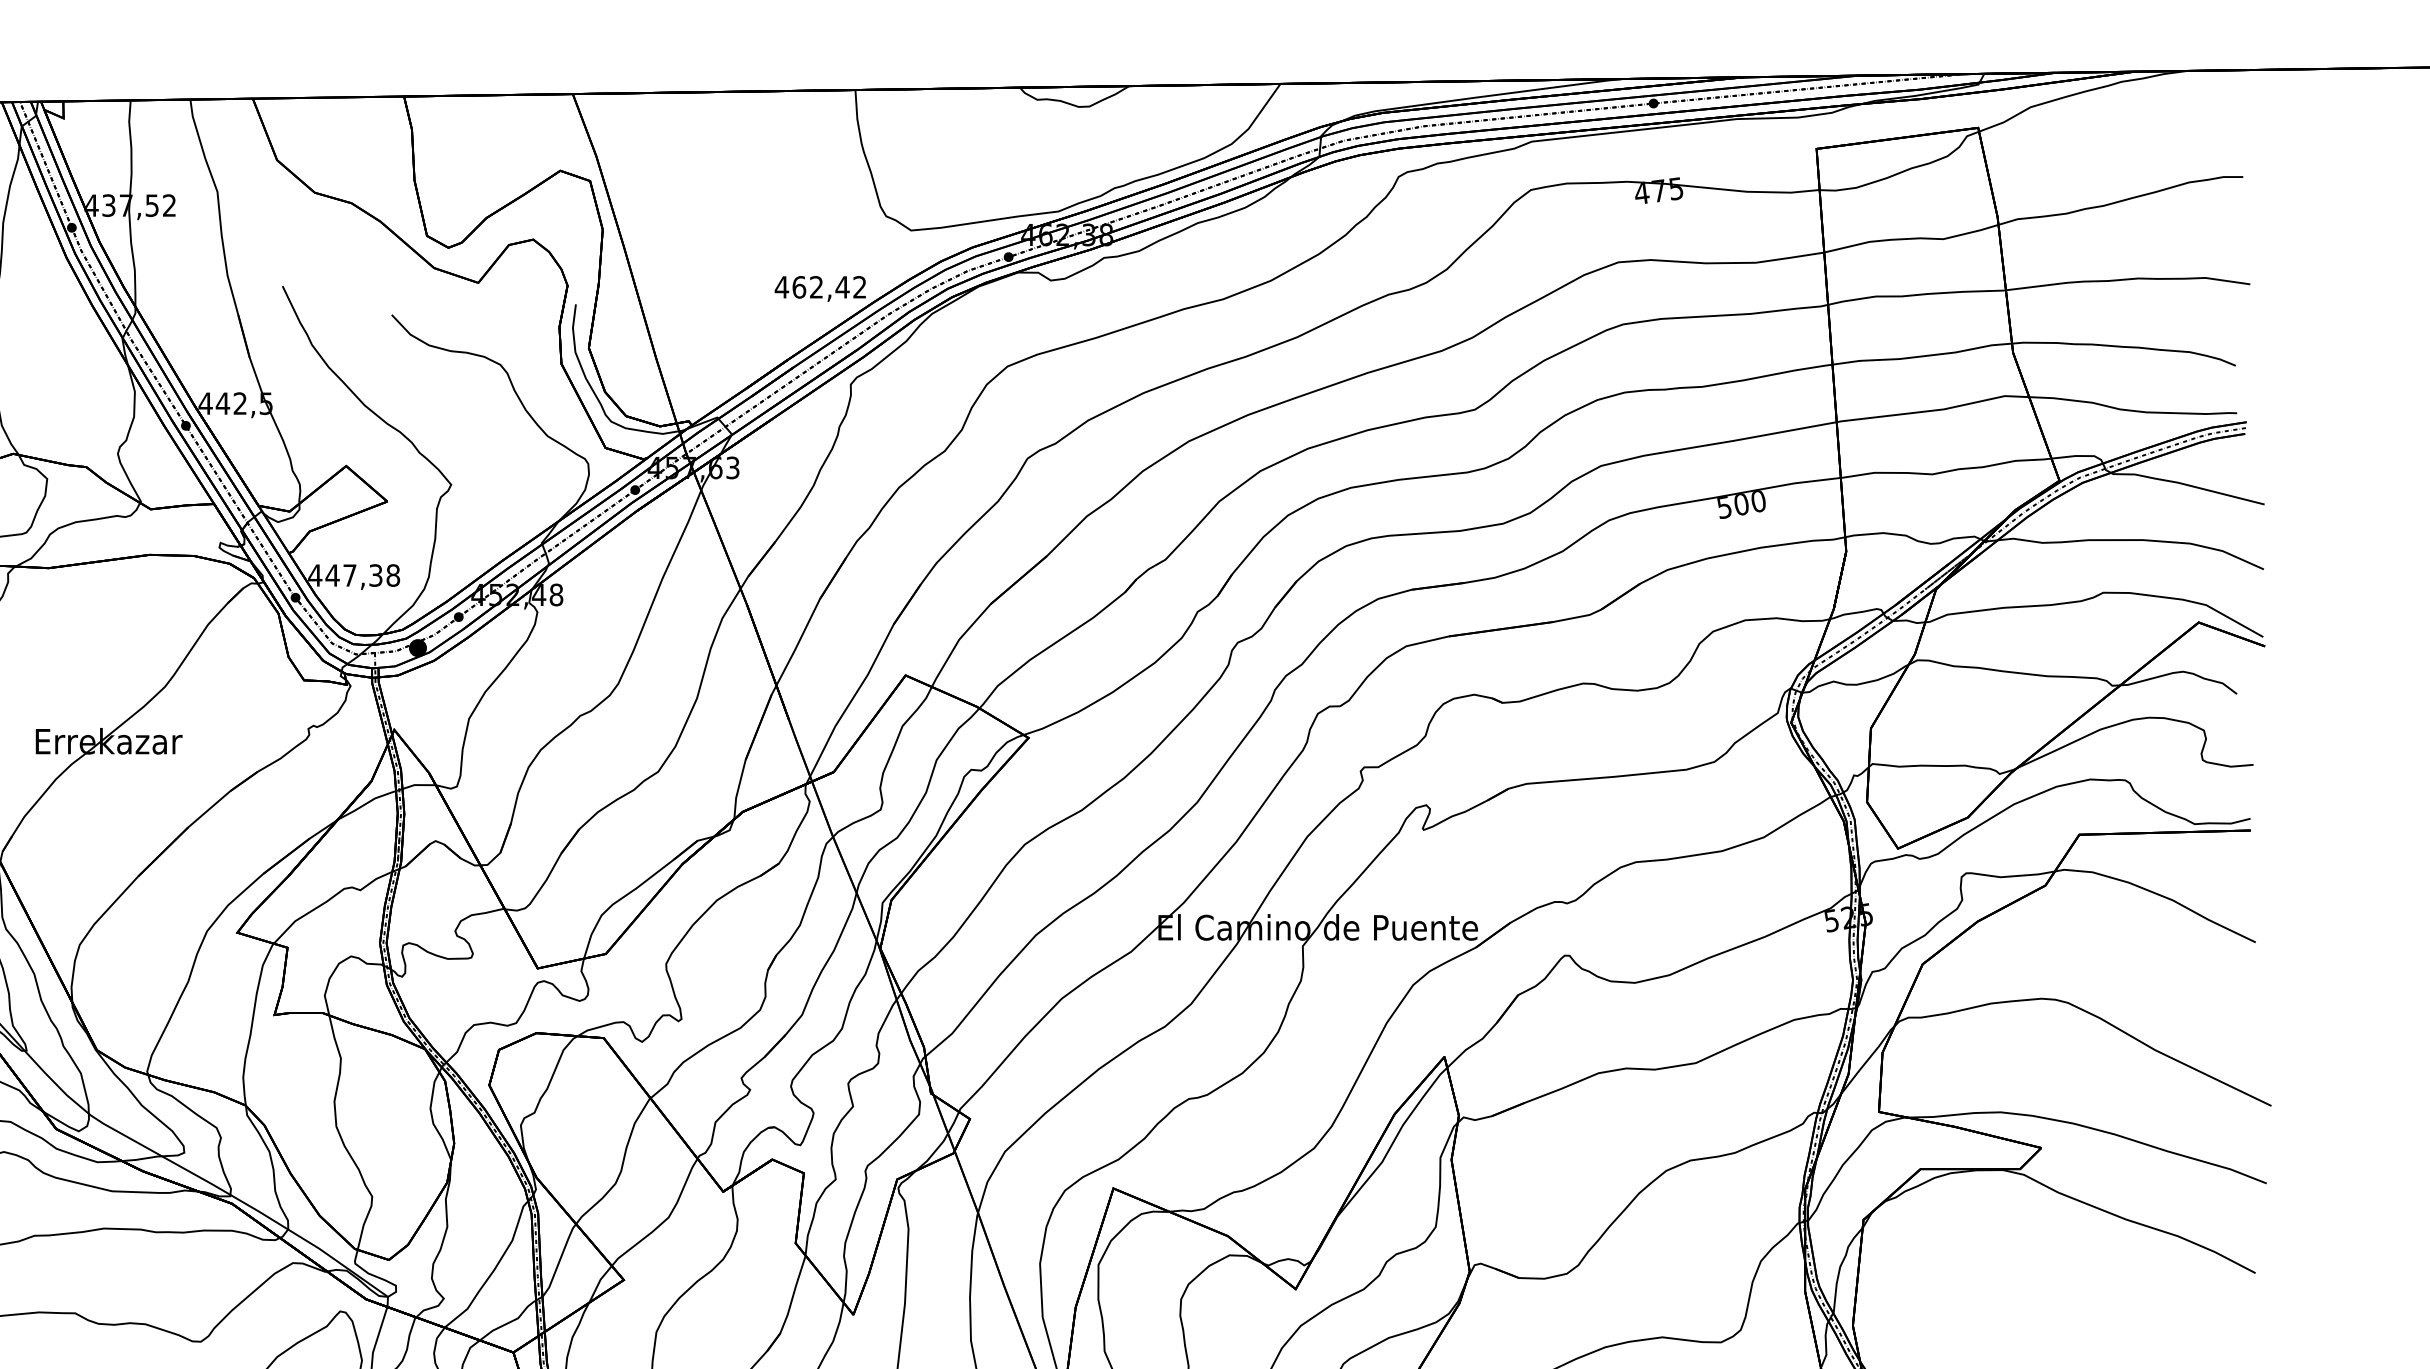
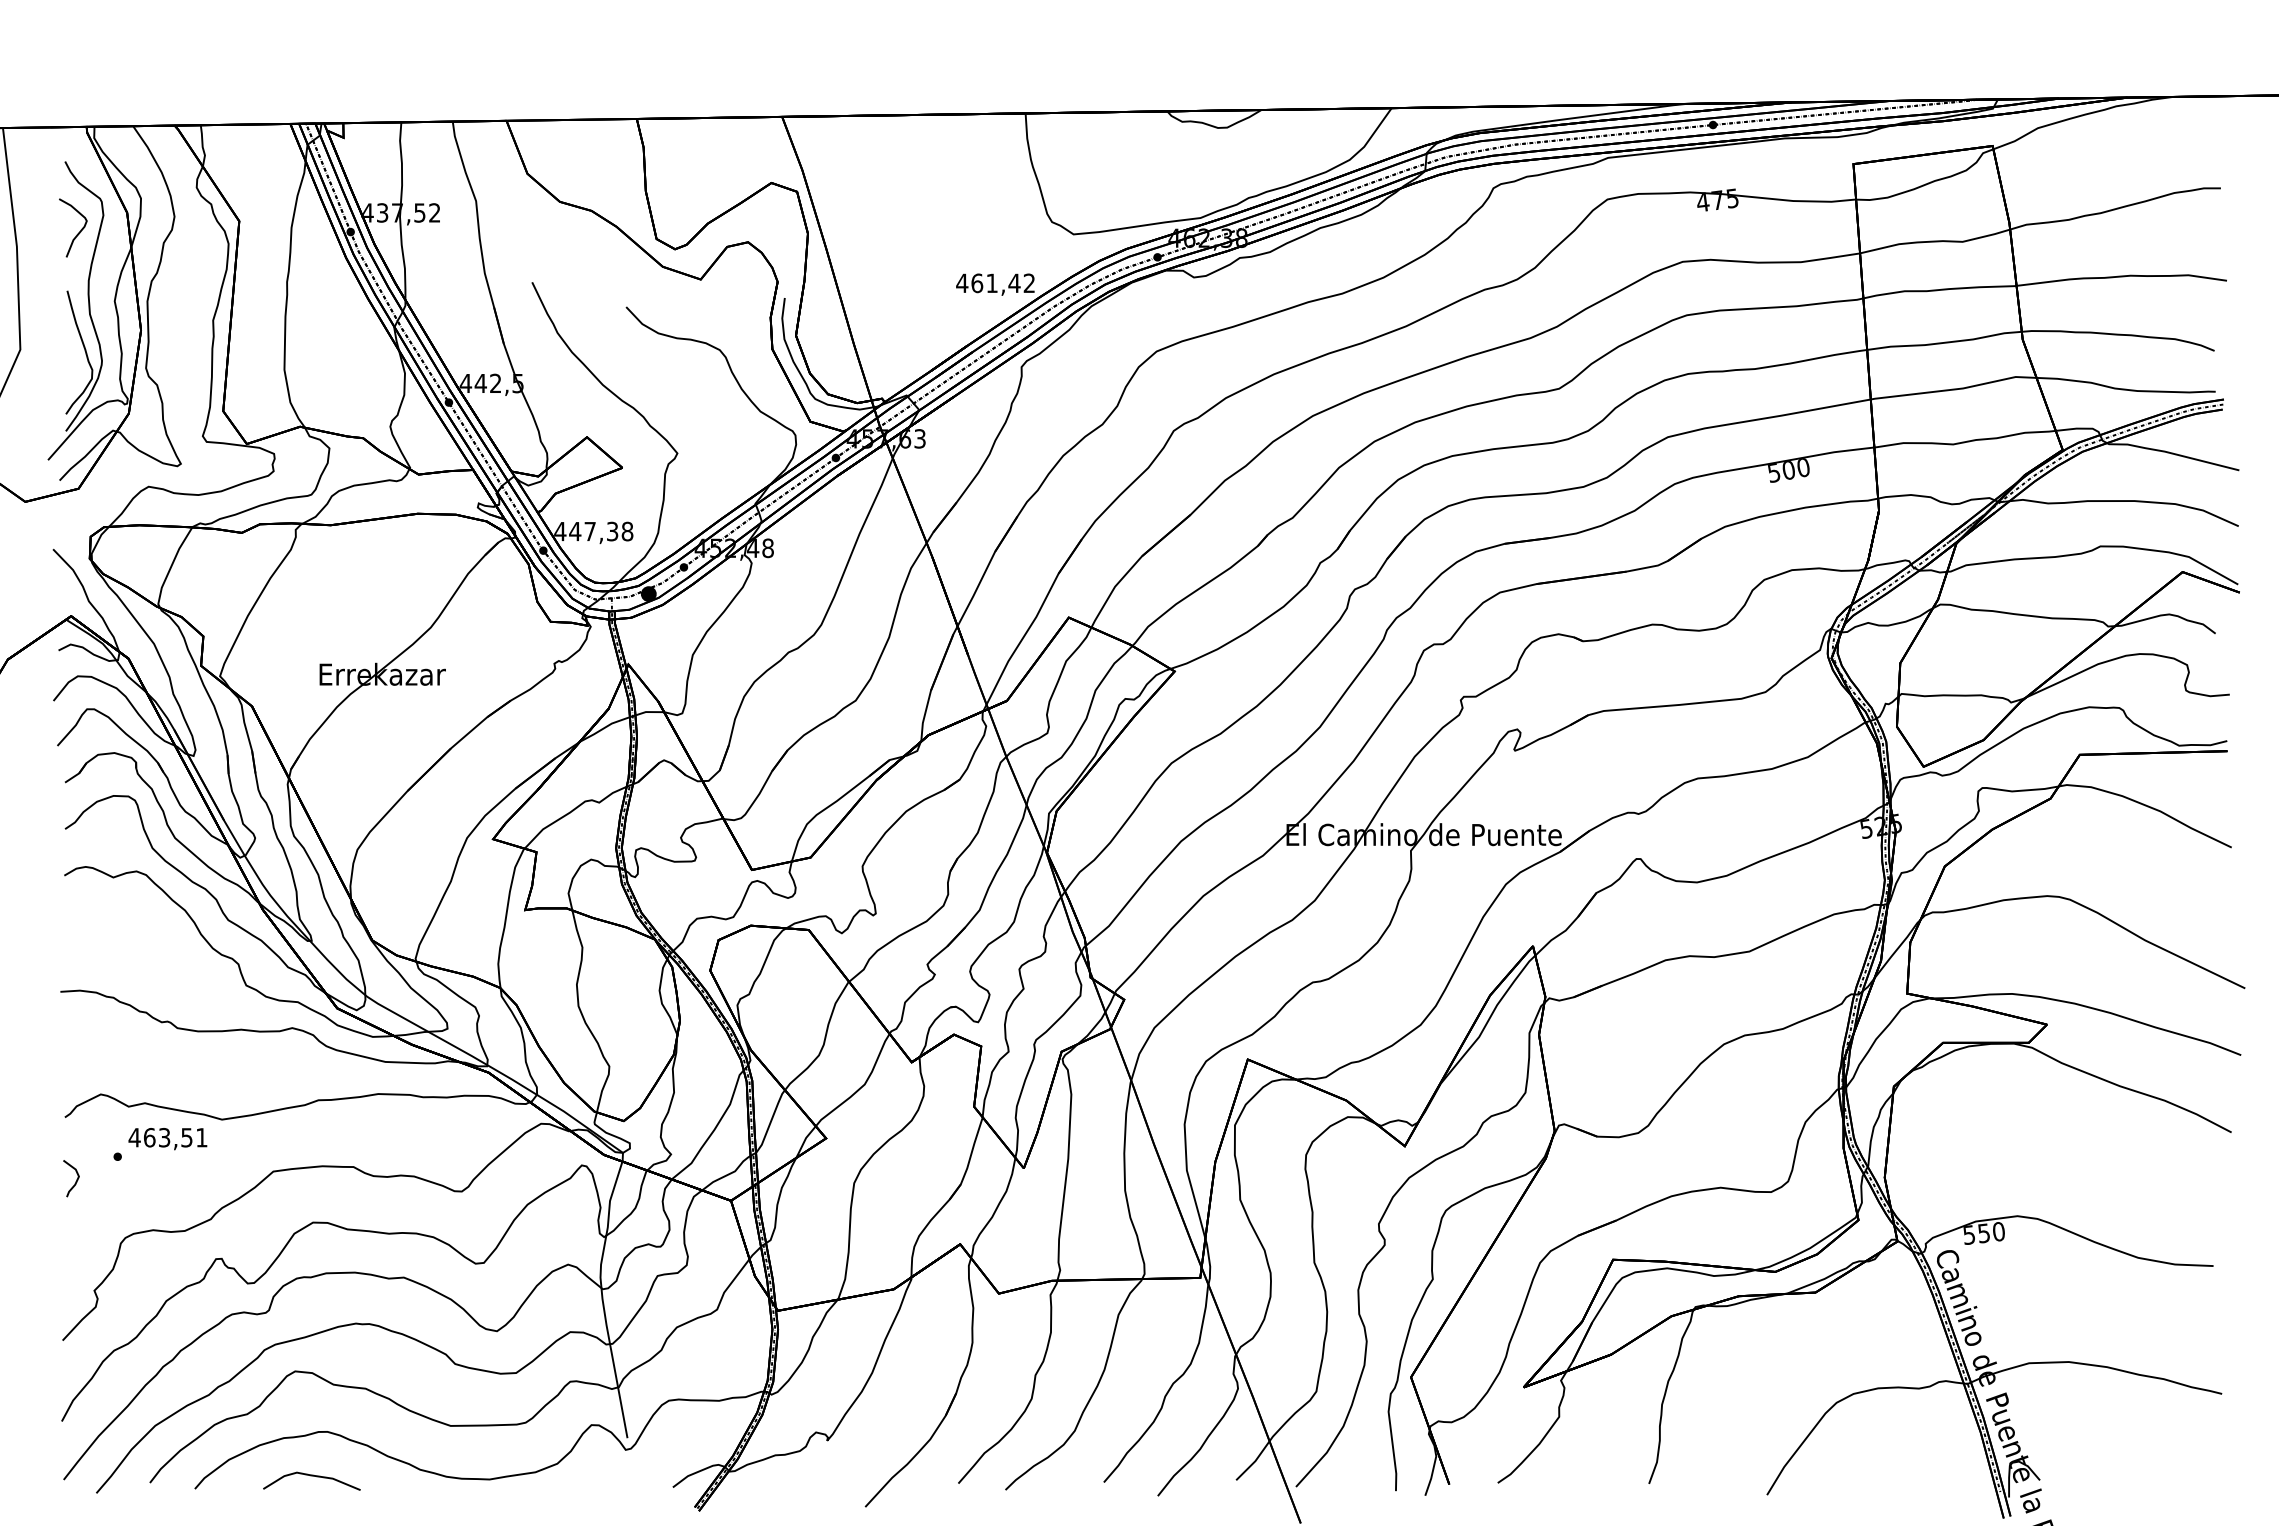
text: (815, 286) -> (991, 282), 462,42 -> 461,42

